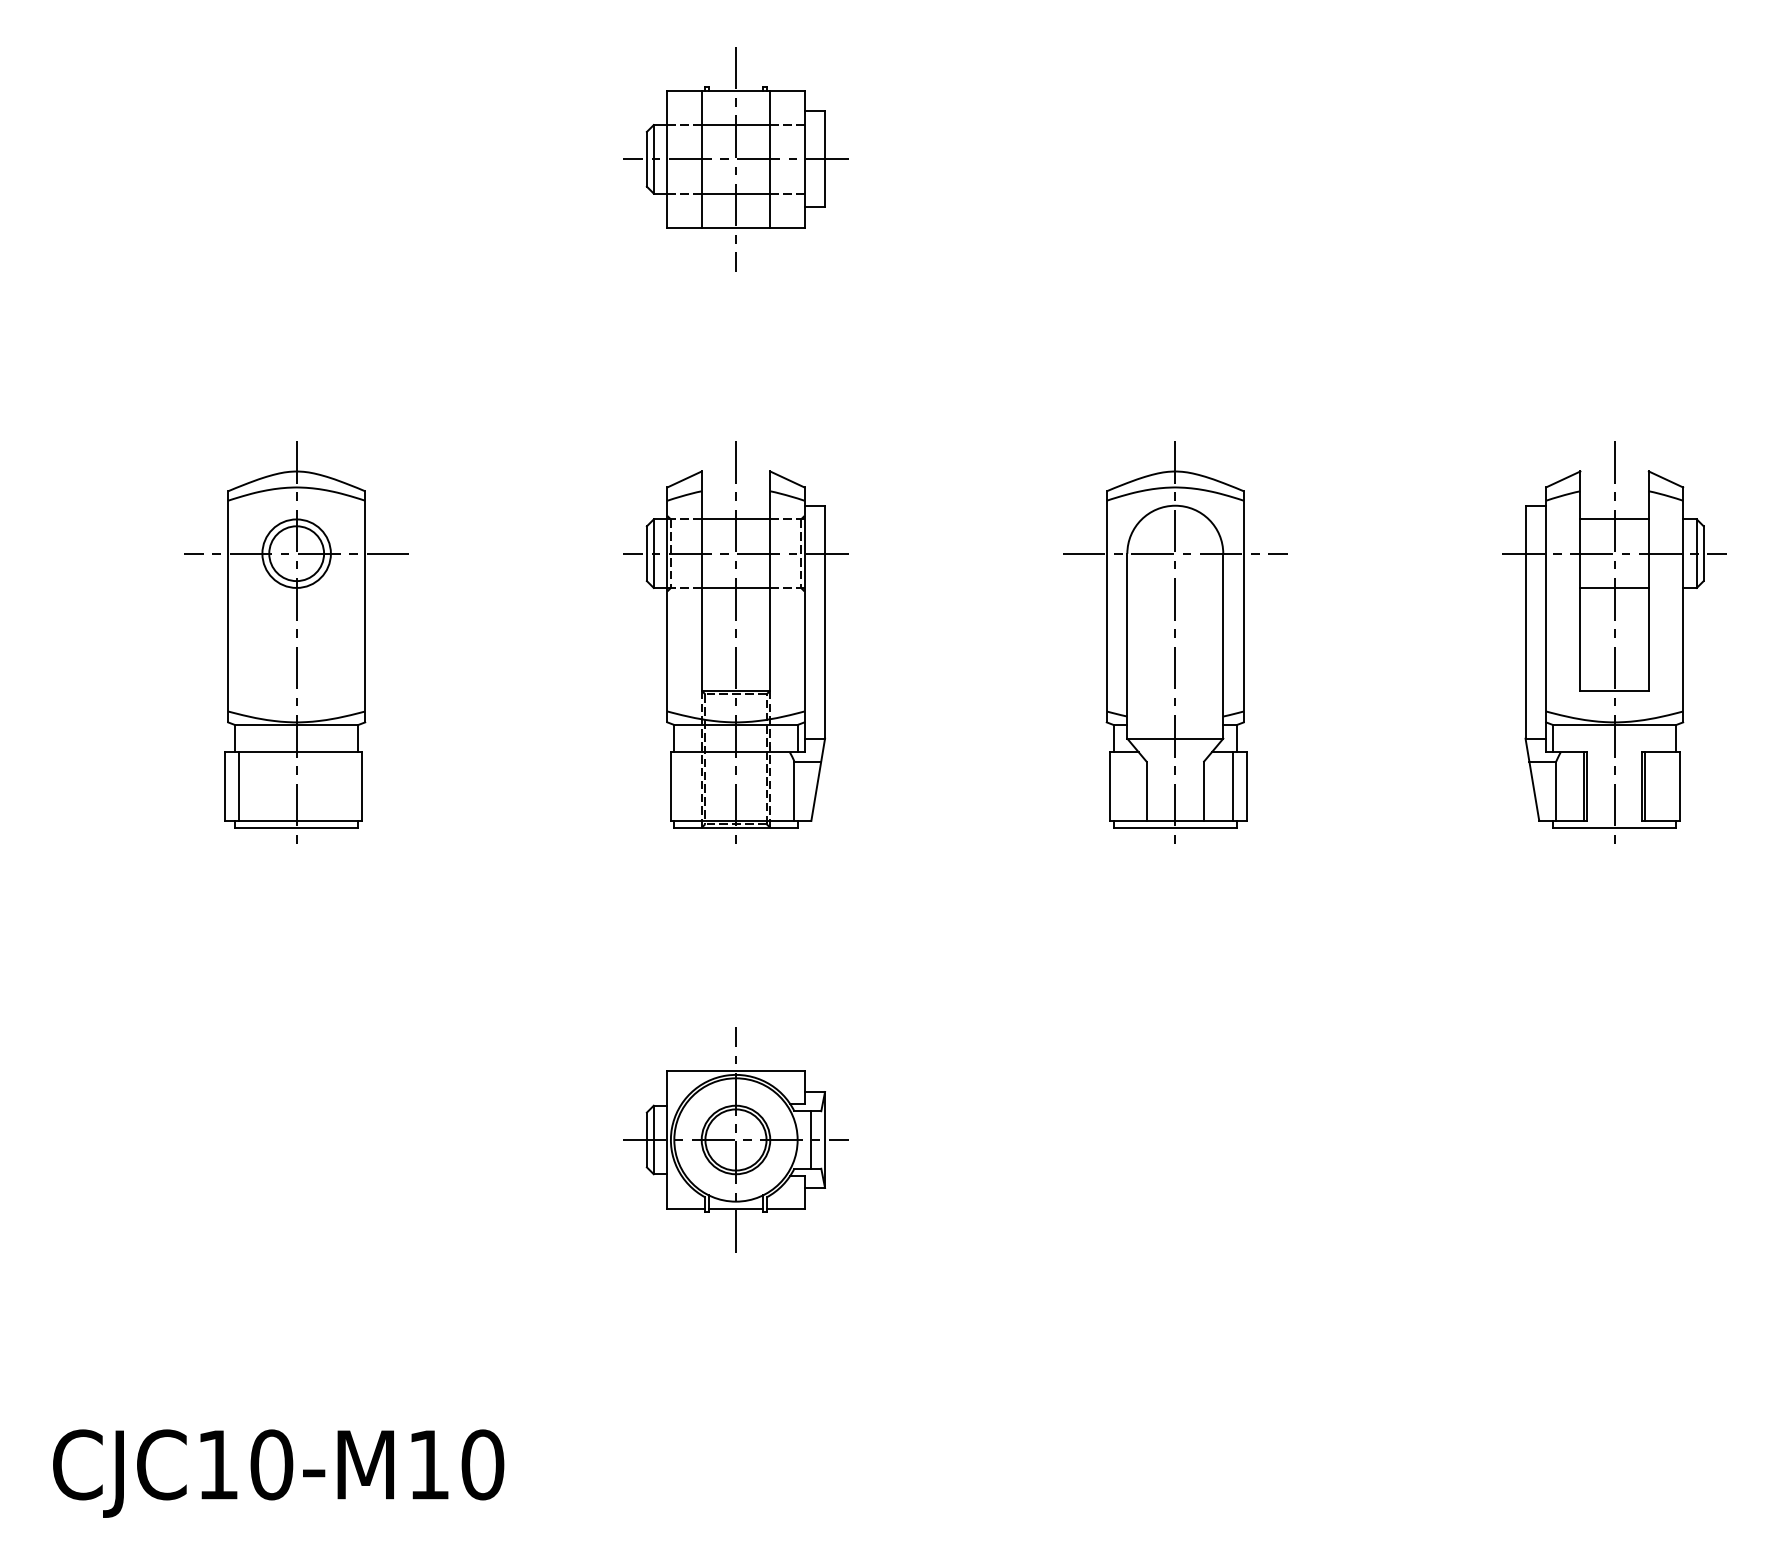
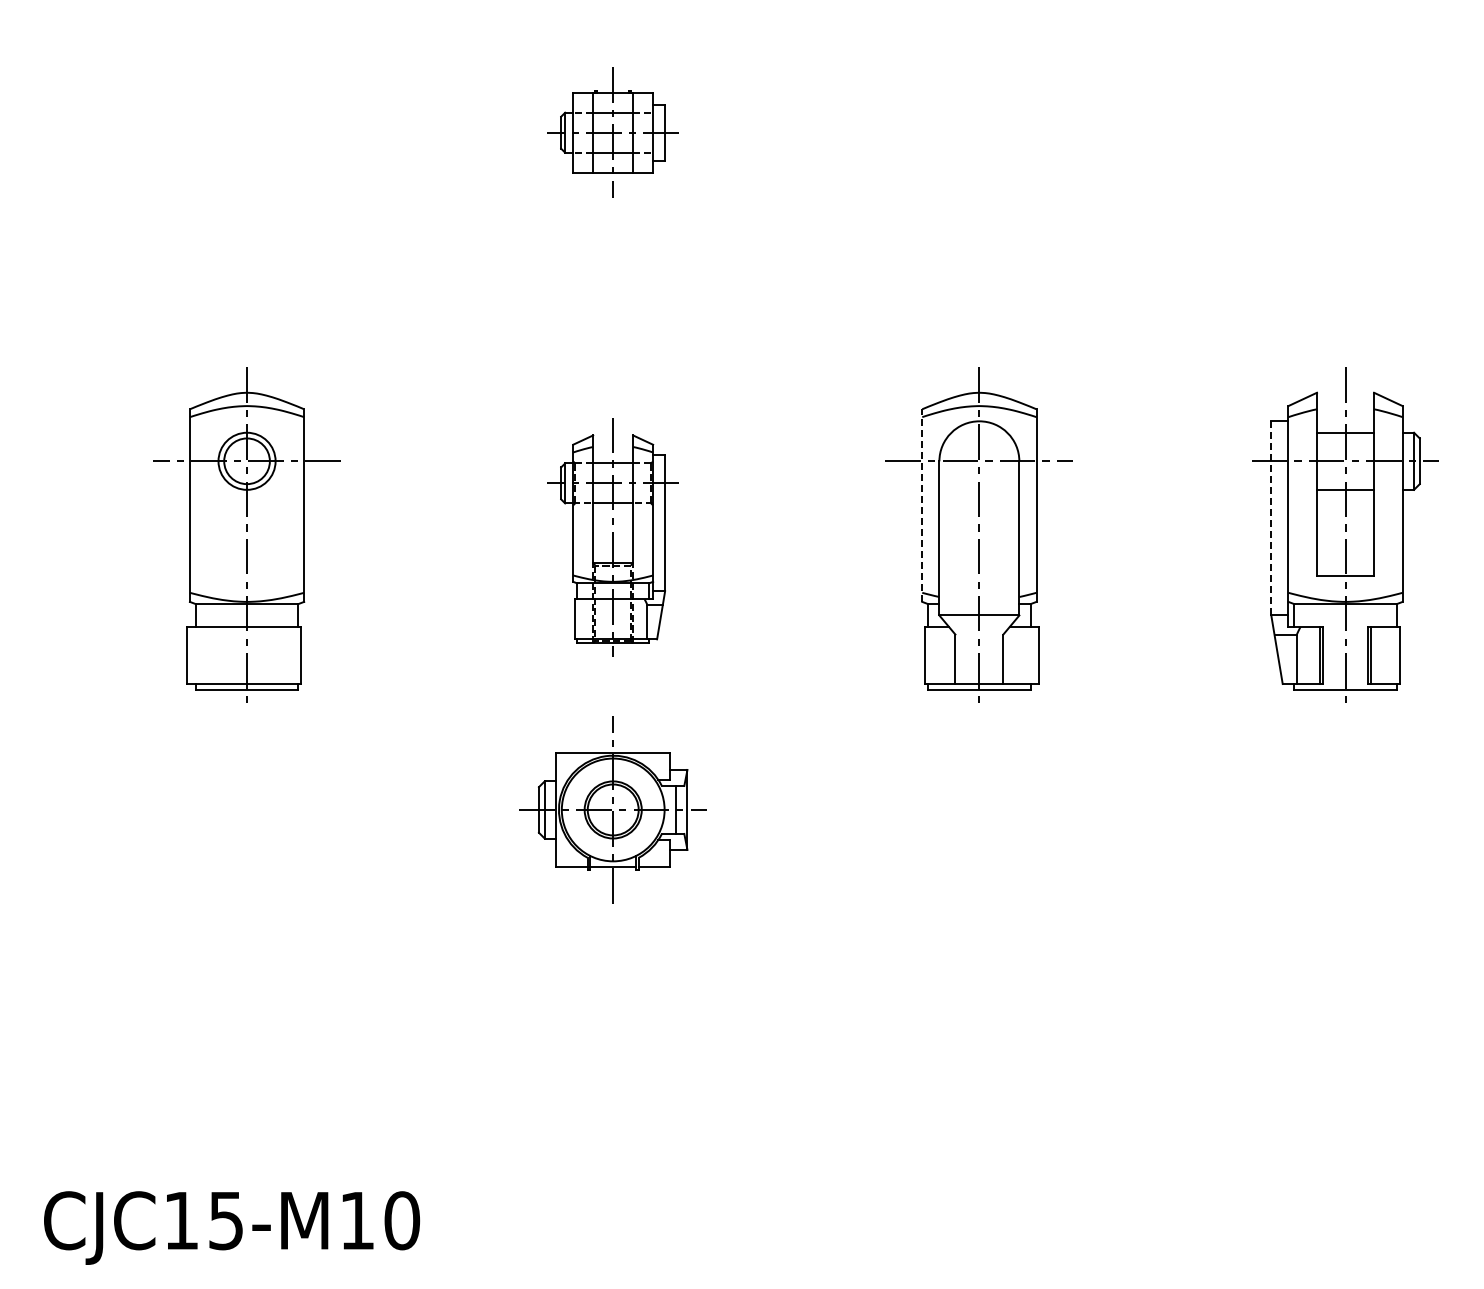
part: (735, 159) -> (612, 132), size x0.7
line: (1107, 606) -> (922, 505), solid -> dashed
line: (1525, 621) -> (1271, 517), solid -> dashed
part: (735, 641) -> (612, 534), size x0.7
line: (239, 786) -> (199, 655), removed
line: (1233, 786) -> (1027, 655), removed
part: (735, 1139) -> (612, 809), moved
text: (272, 1464) -> (226, 1220), CJC10-M10 -> CJC15-M10

